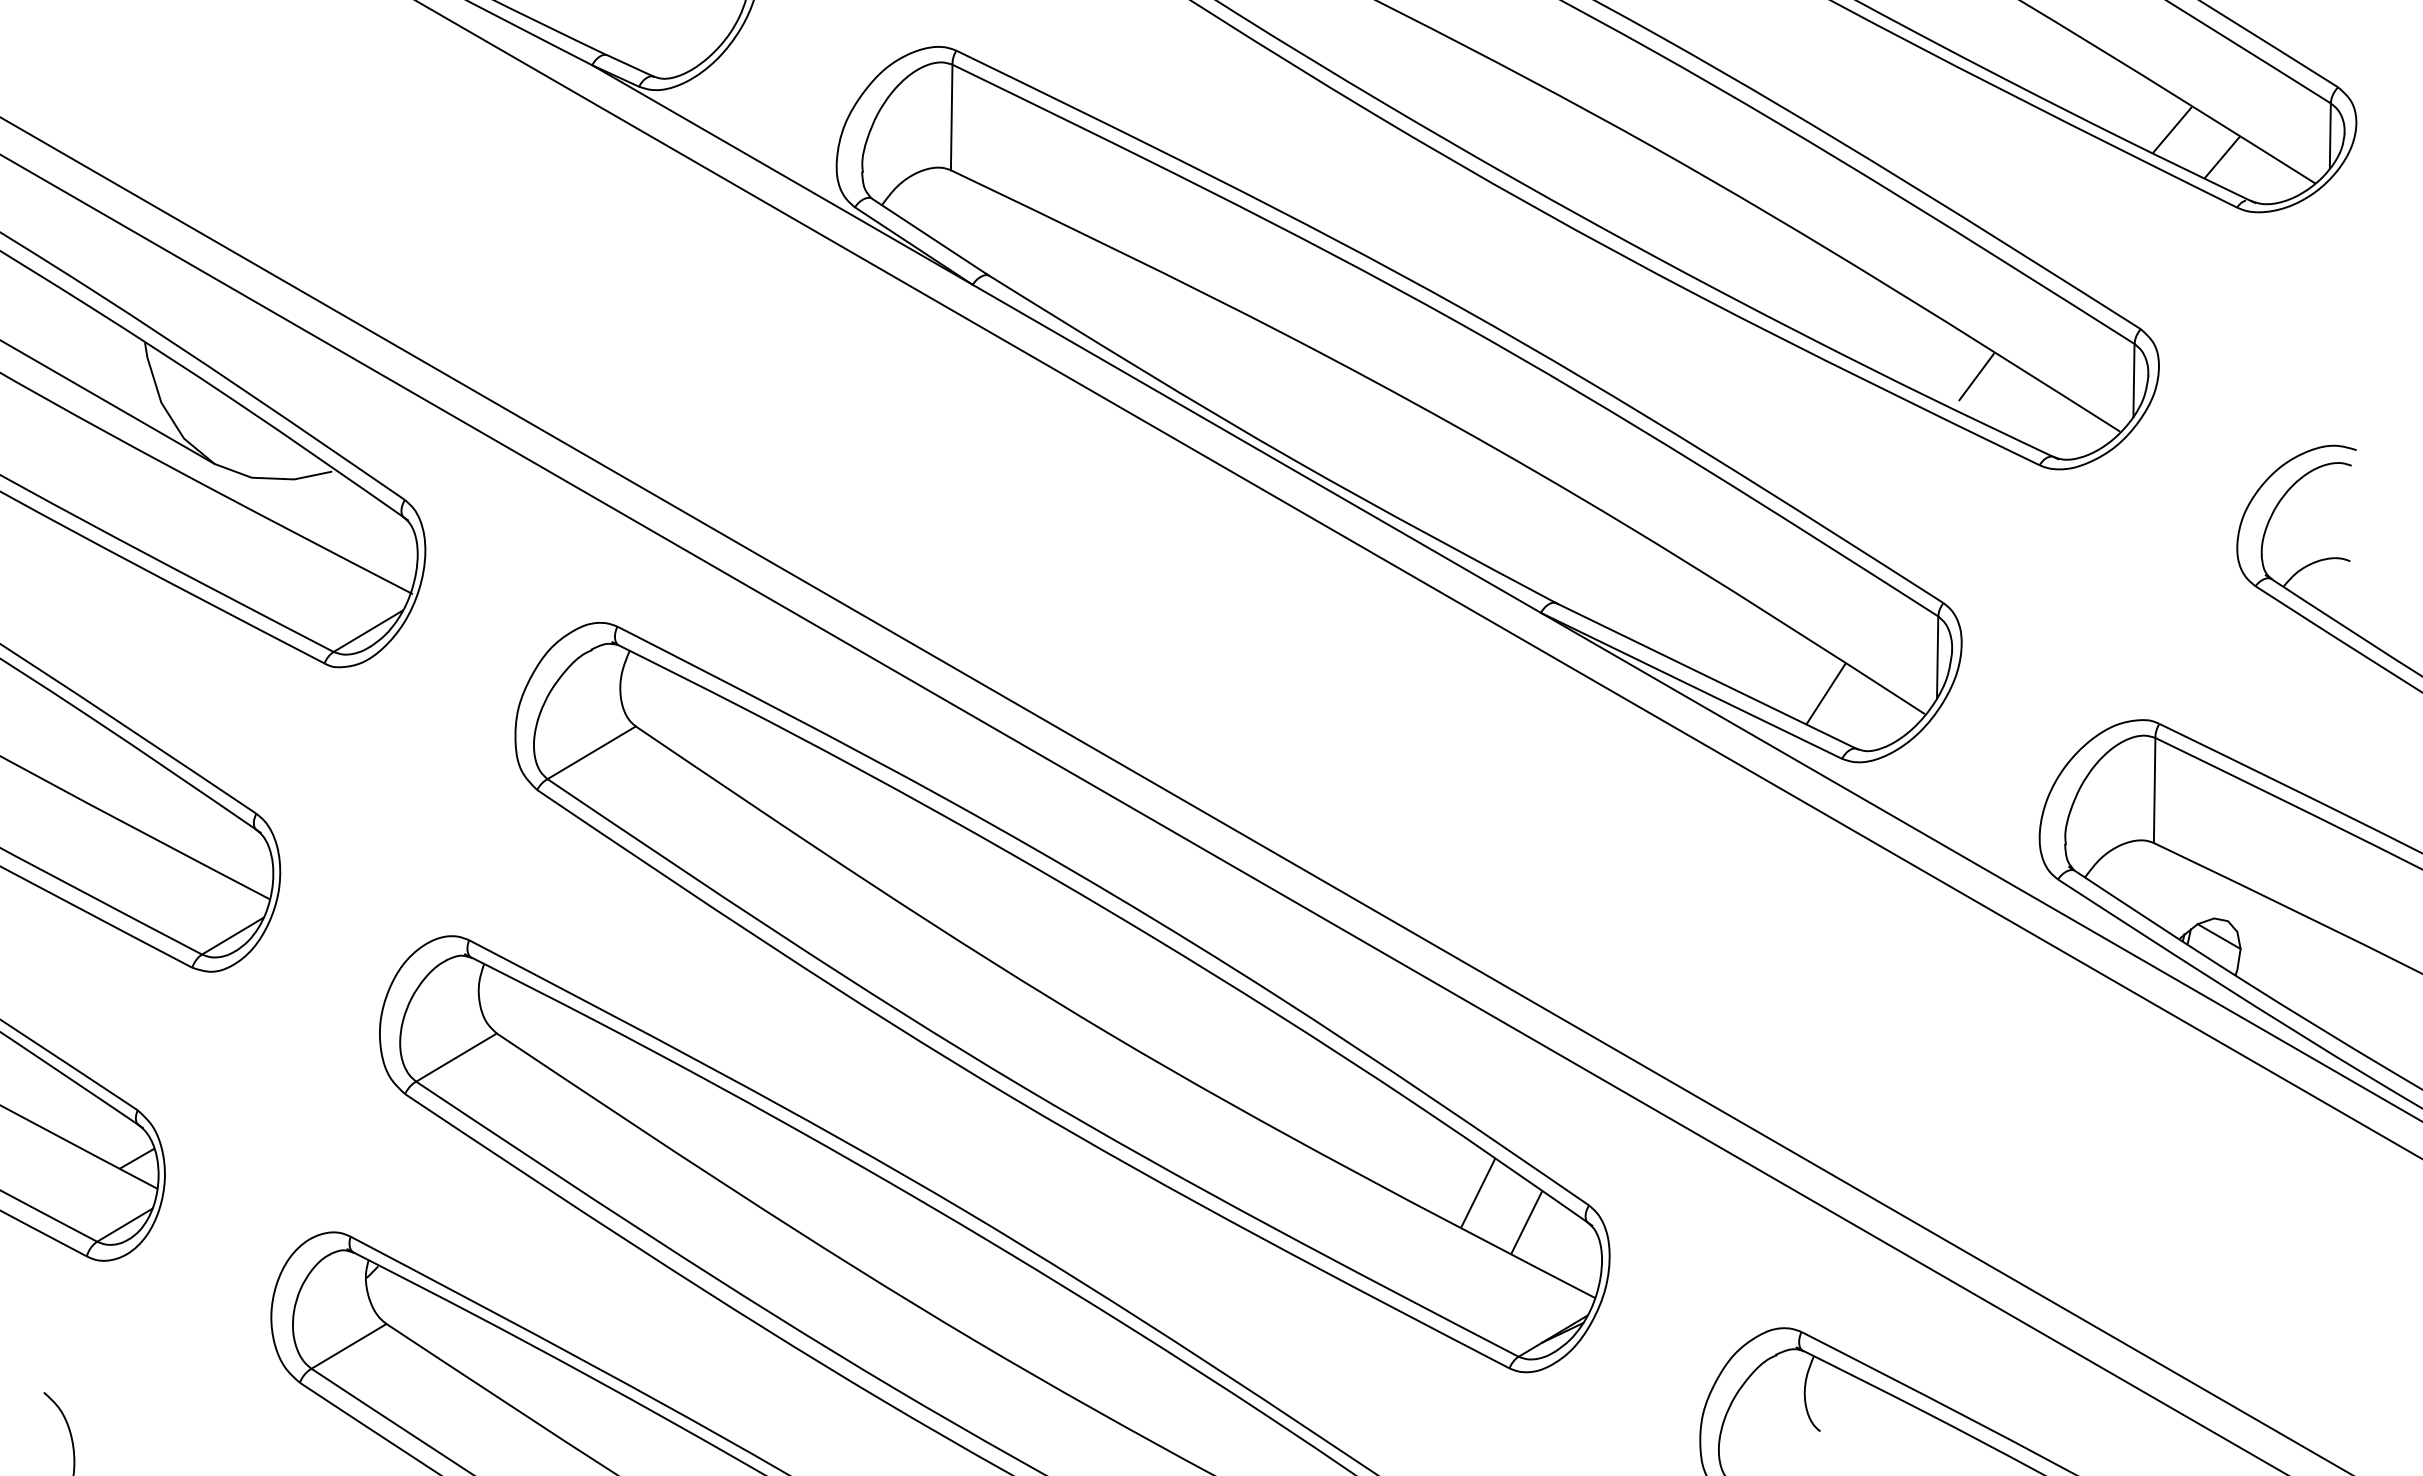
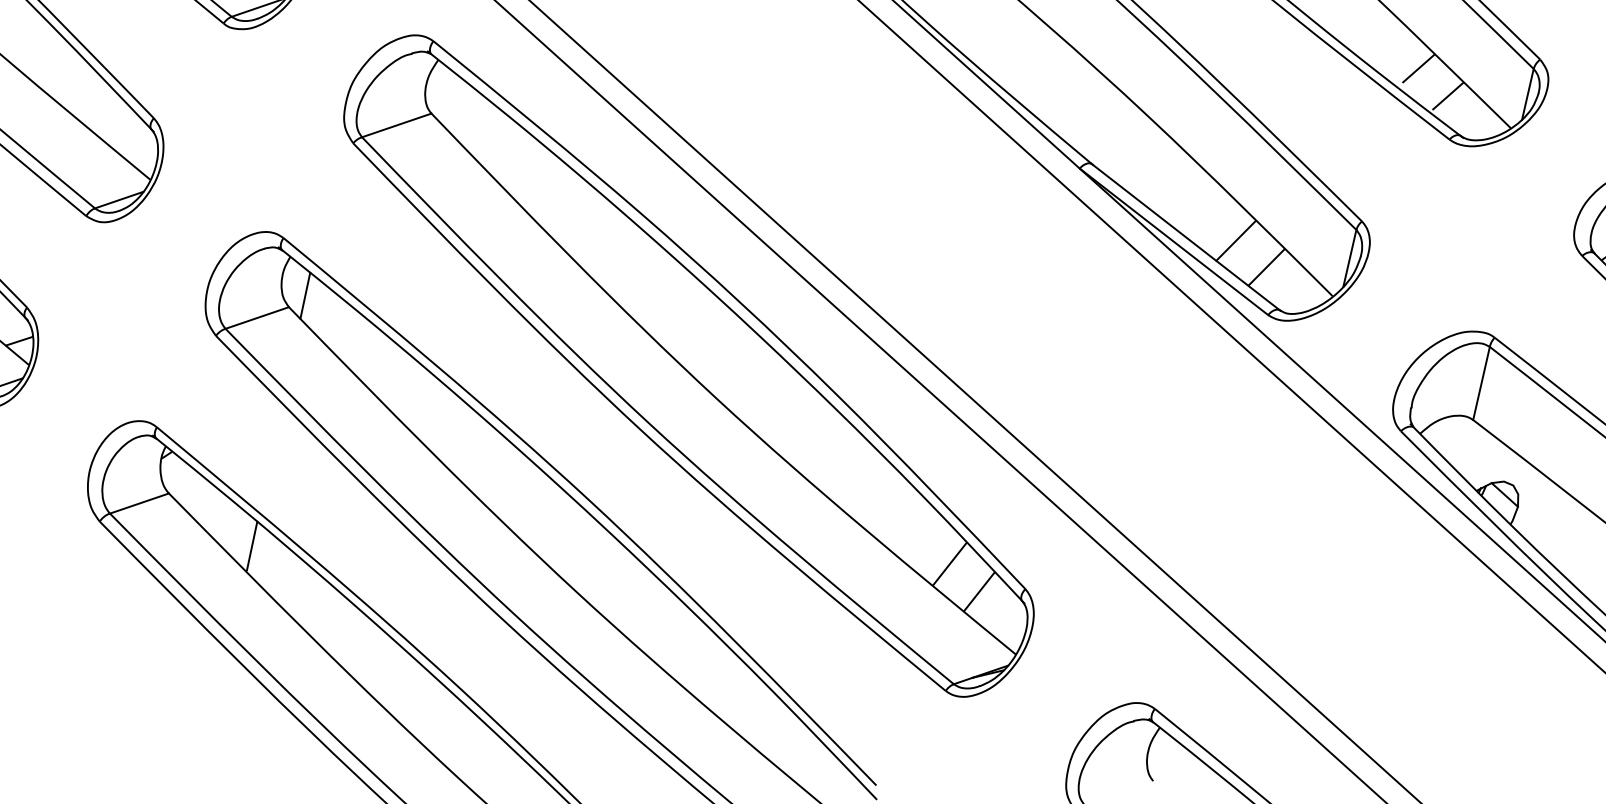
line: (2025, 405) -> (1448, 95), added
line: (1776, 666) -> (1236, 240), added
line: (515, 1012) -> (305, 295), added
line: (515, 1371) -> (251, 545), added

